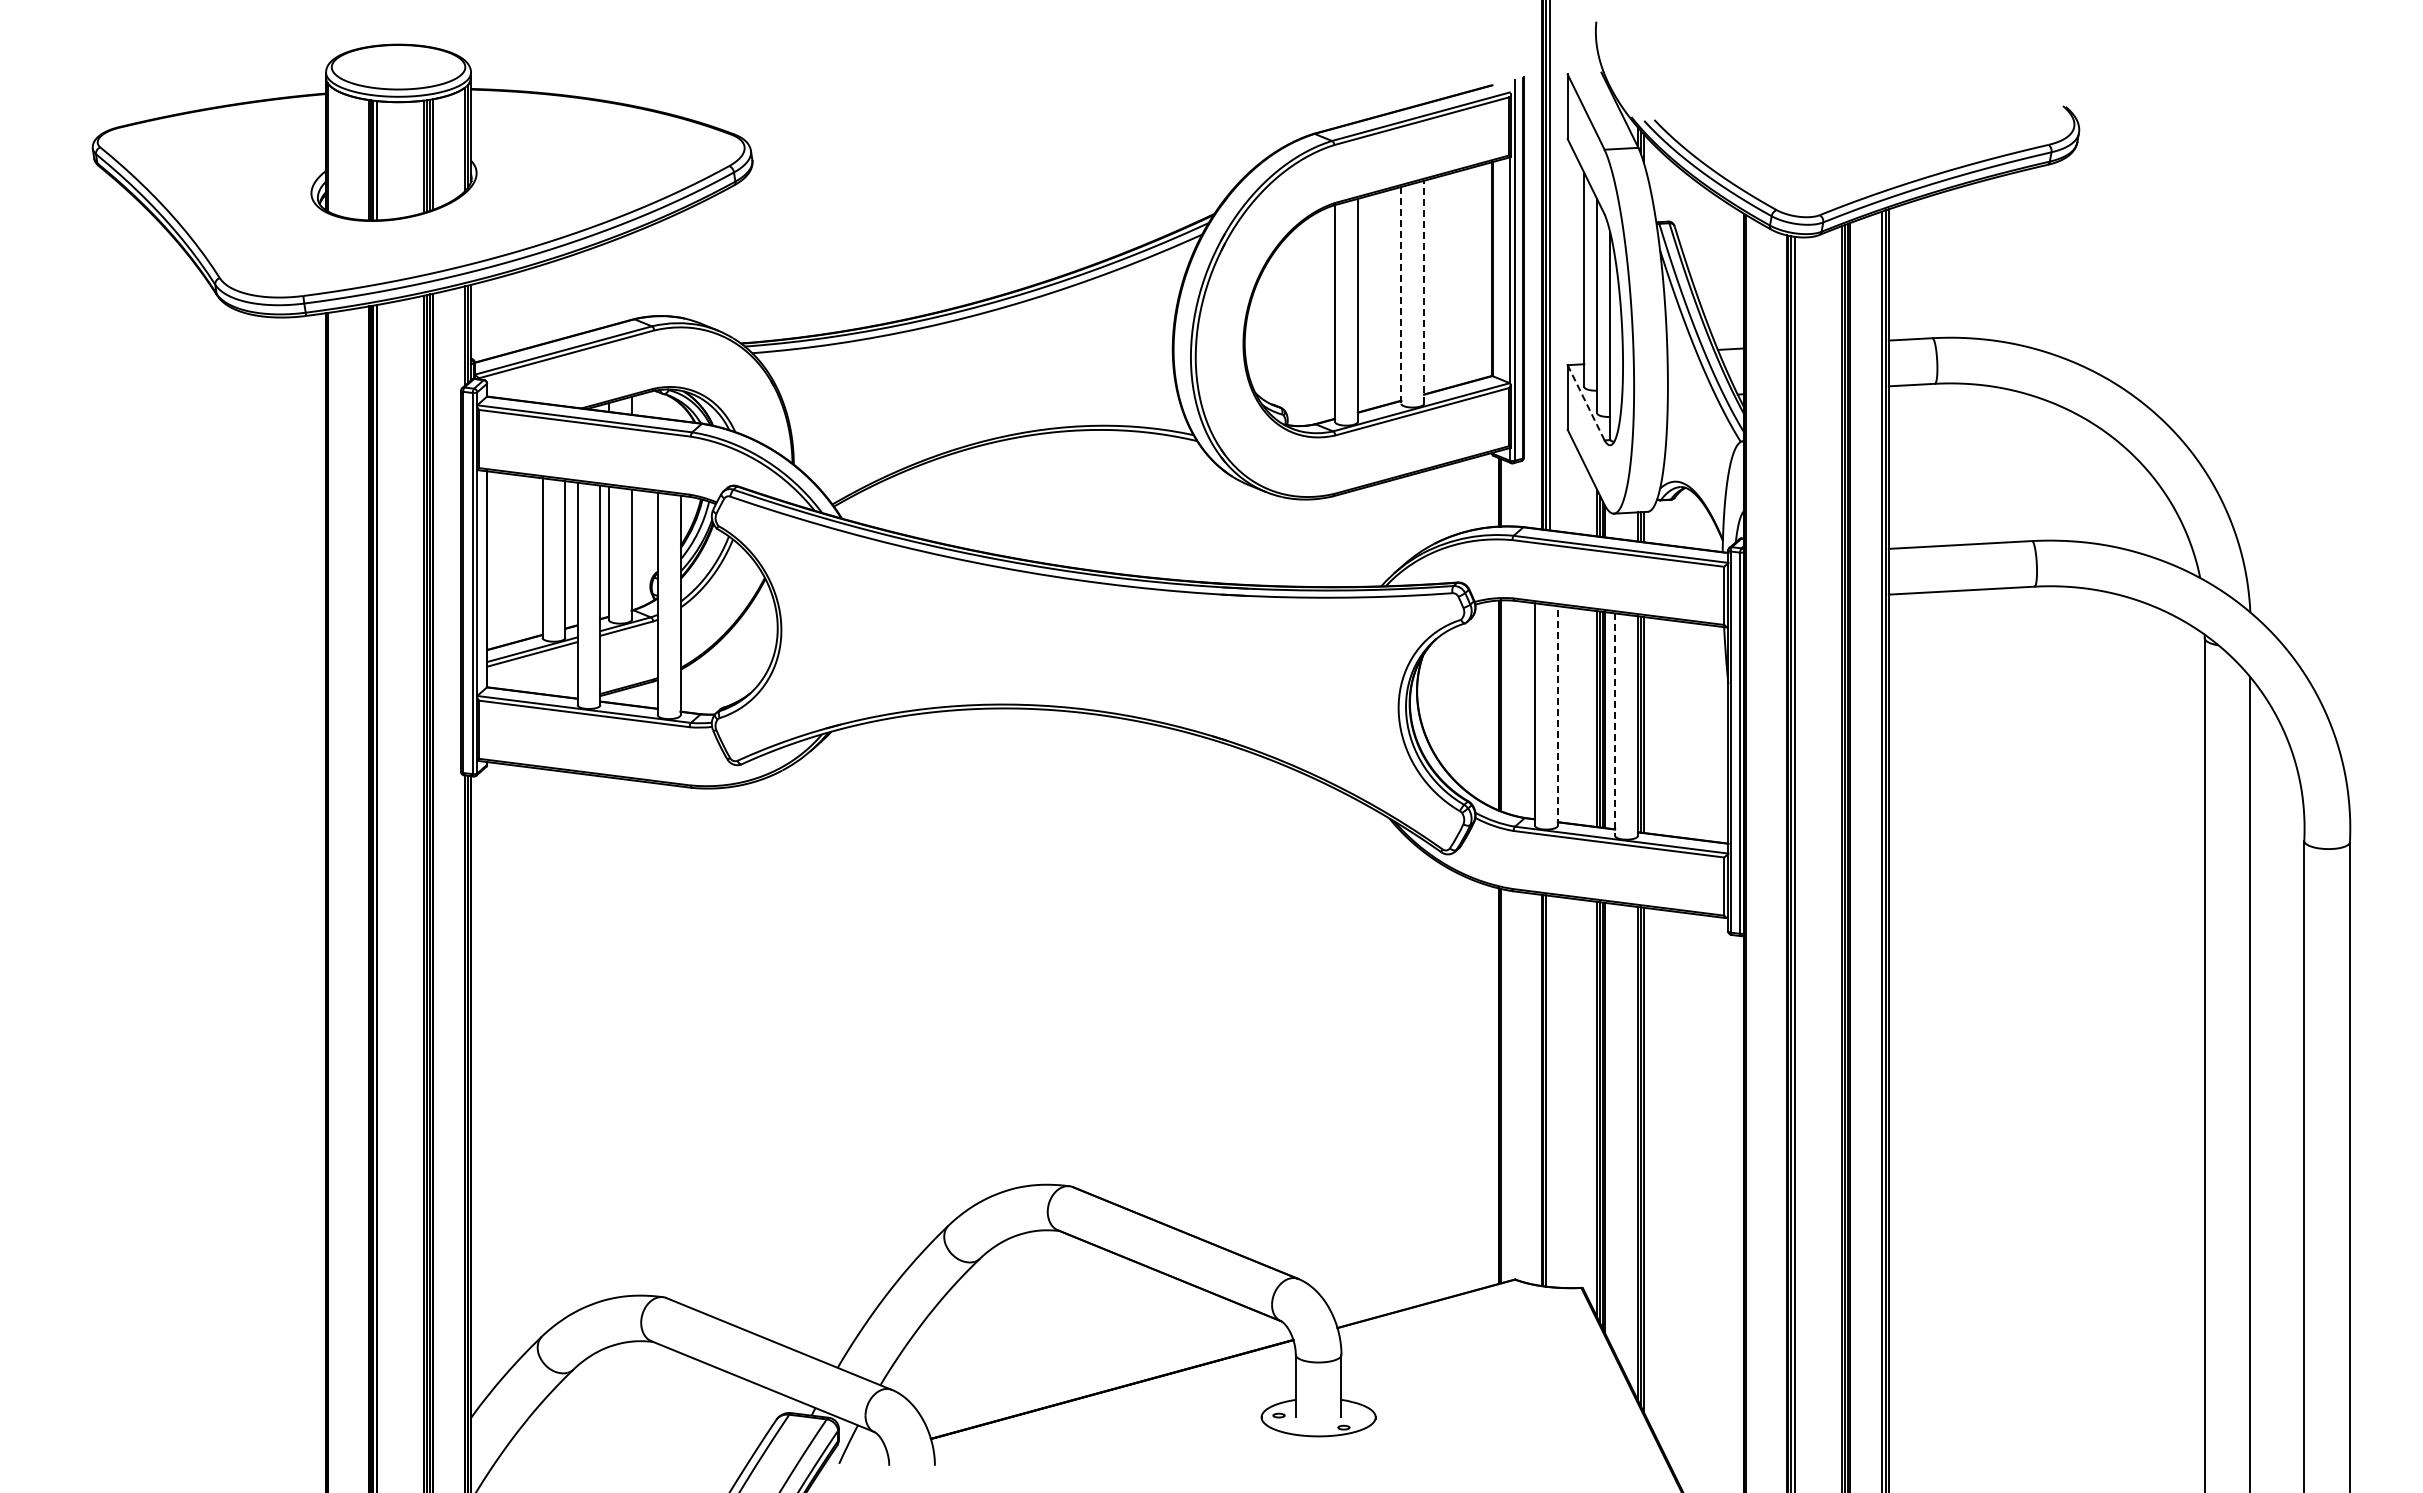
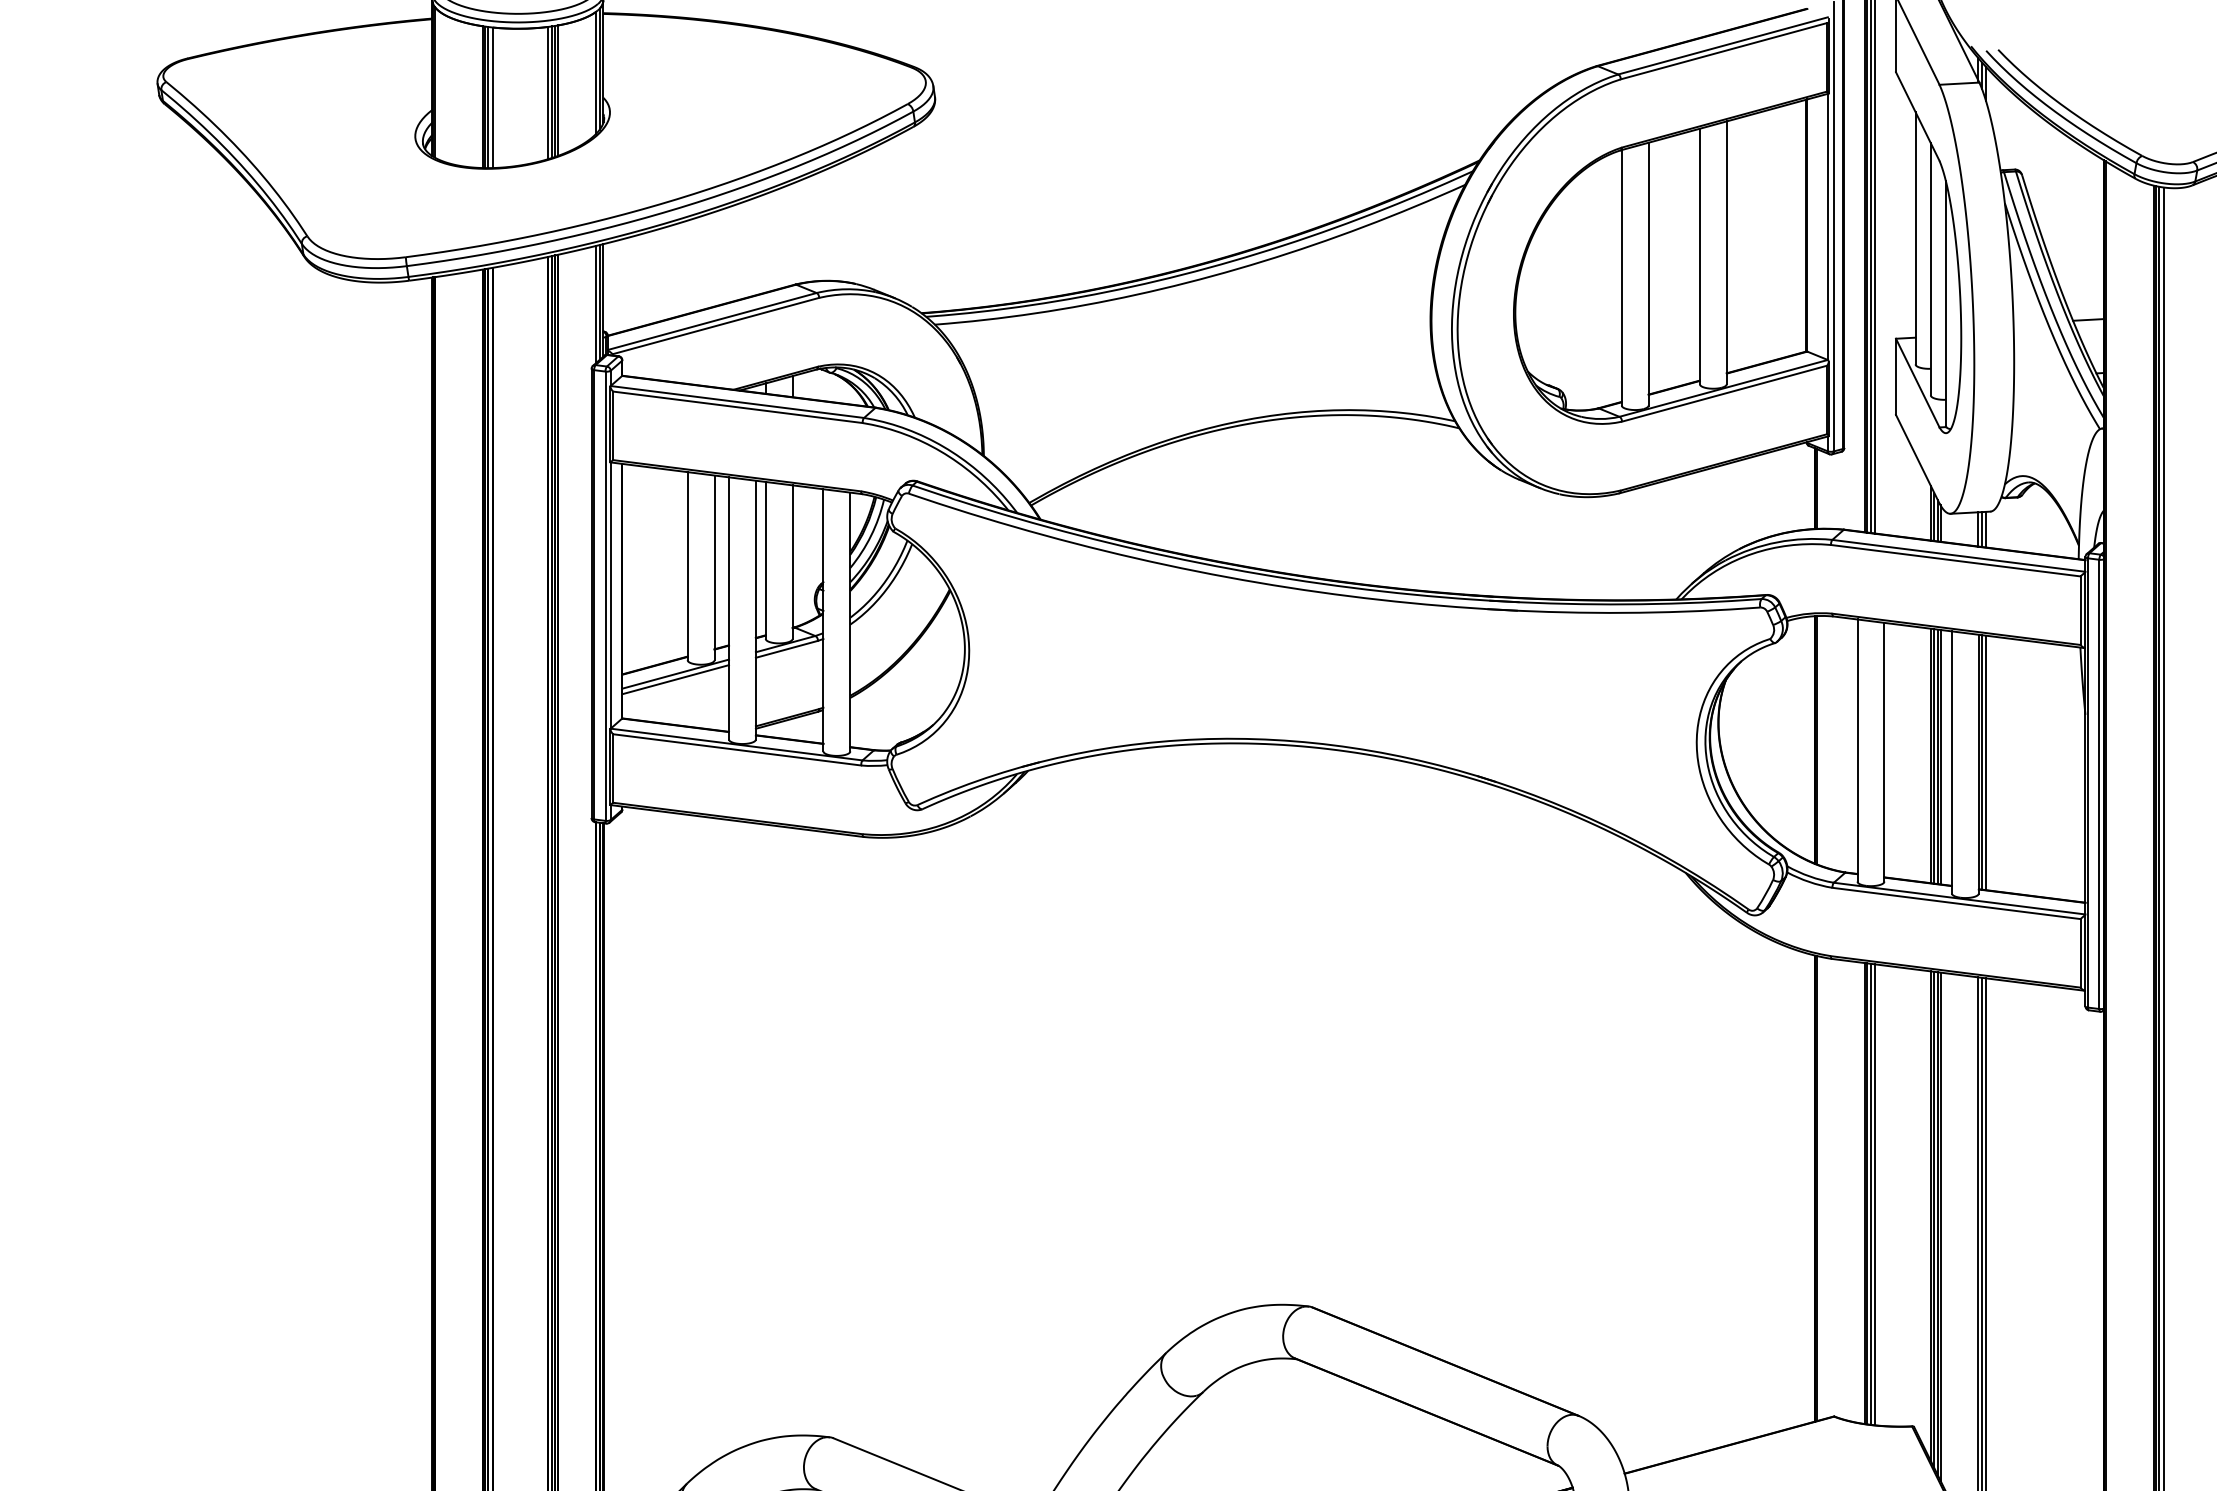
line: (1424, 291) -> (1727, 251), dashed -> solid
line: (1401, 295) -> (1700, 256), dashed -> solid
line: (1586, 402) -> (1918, 382), dashed -> solid
line: (1557, 716) -> (1884, 752), dashed -> solid
line: (1615, 725) -> (1952, 763), dashed -> solid
line: (1550, 1091) -> (1875, 1194), added

